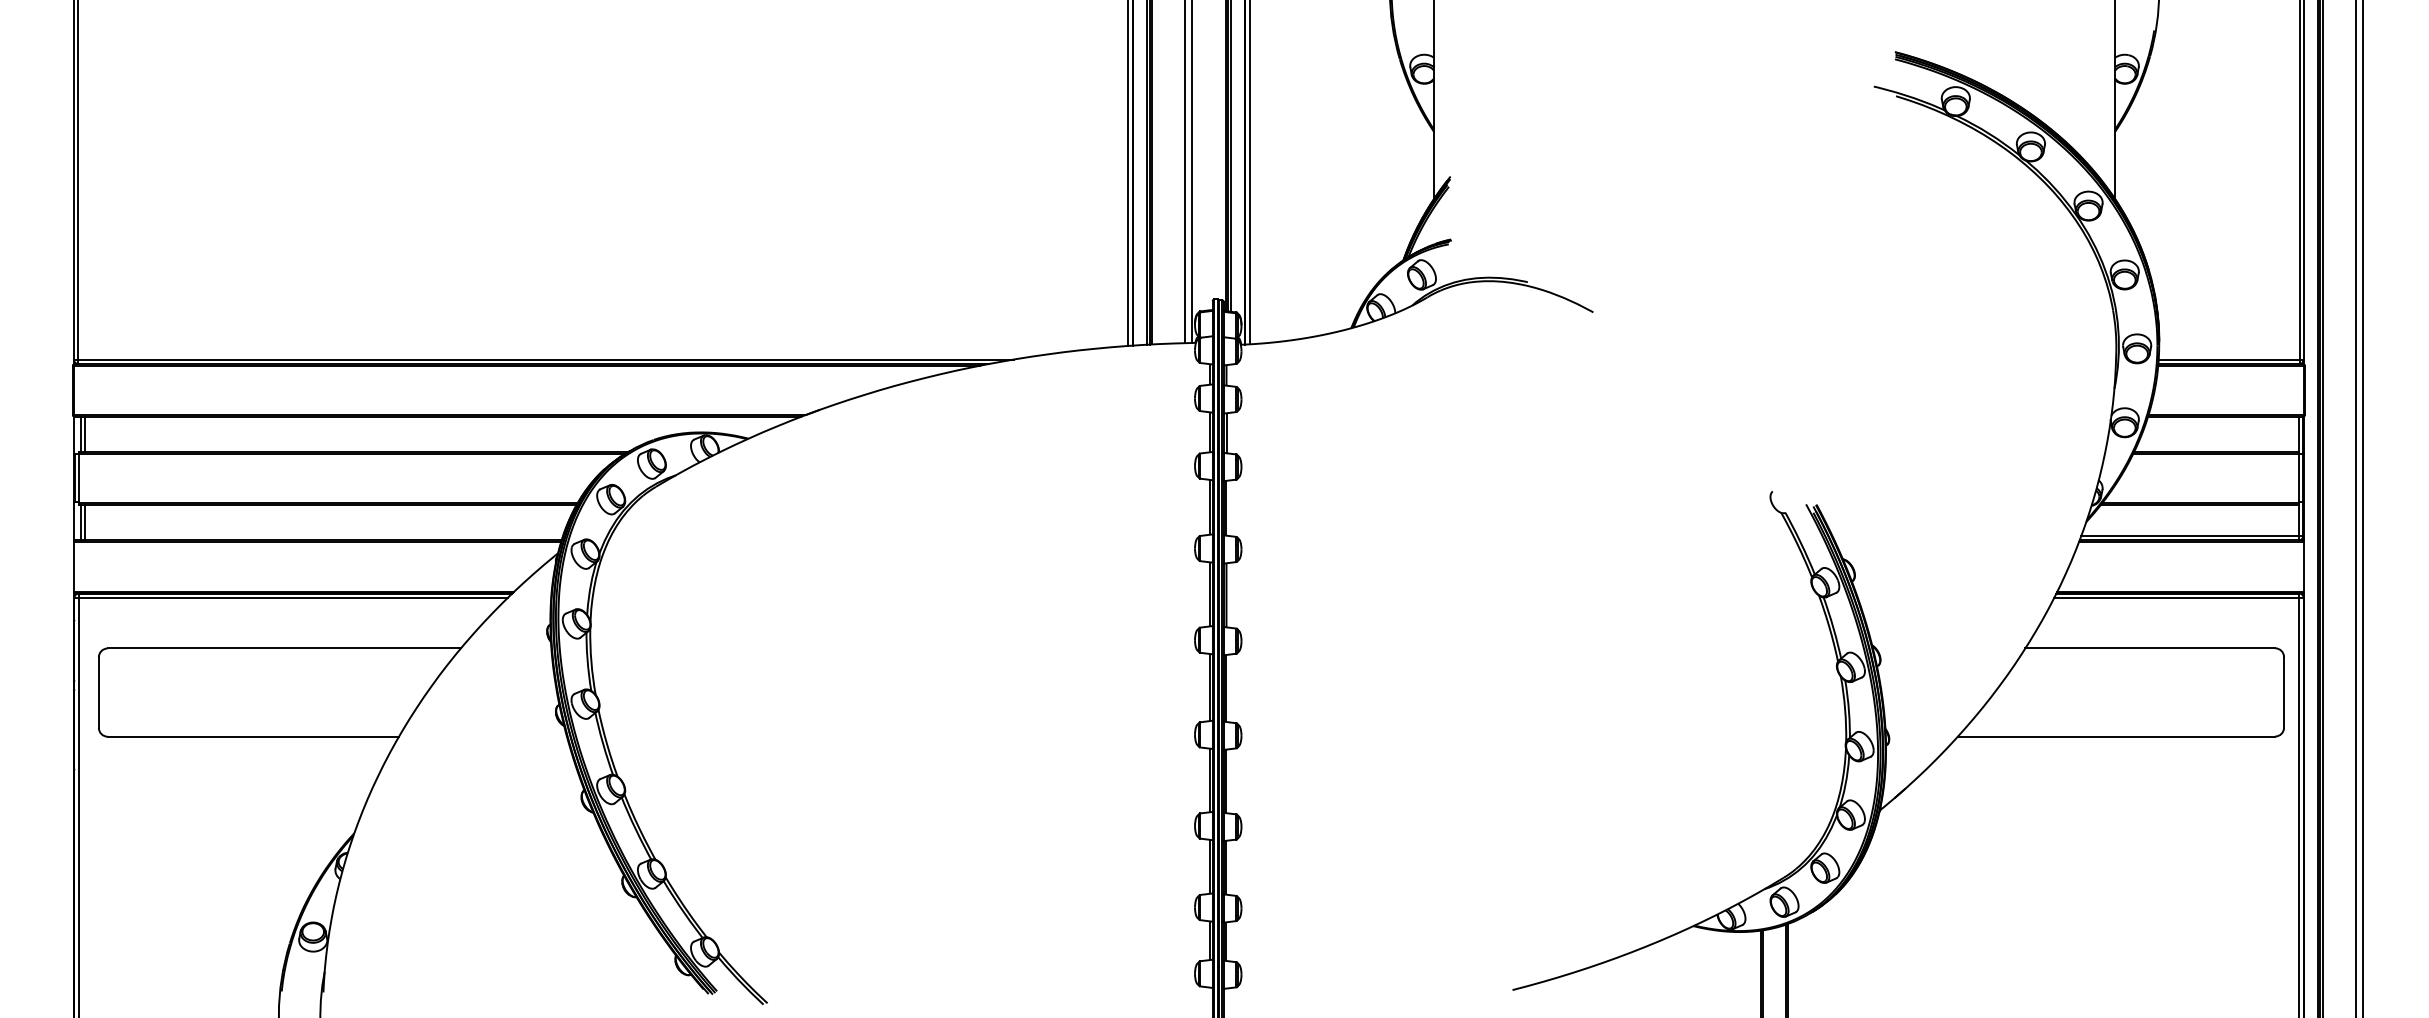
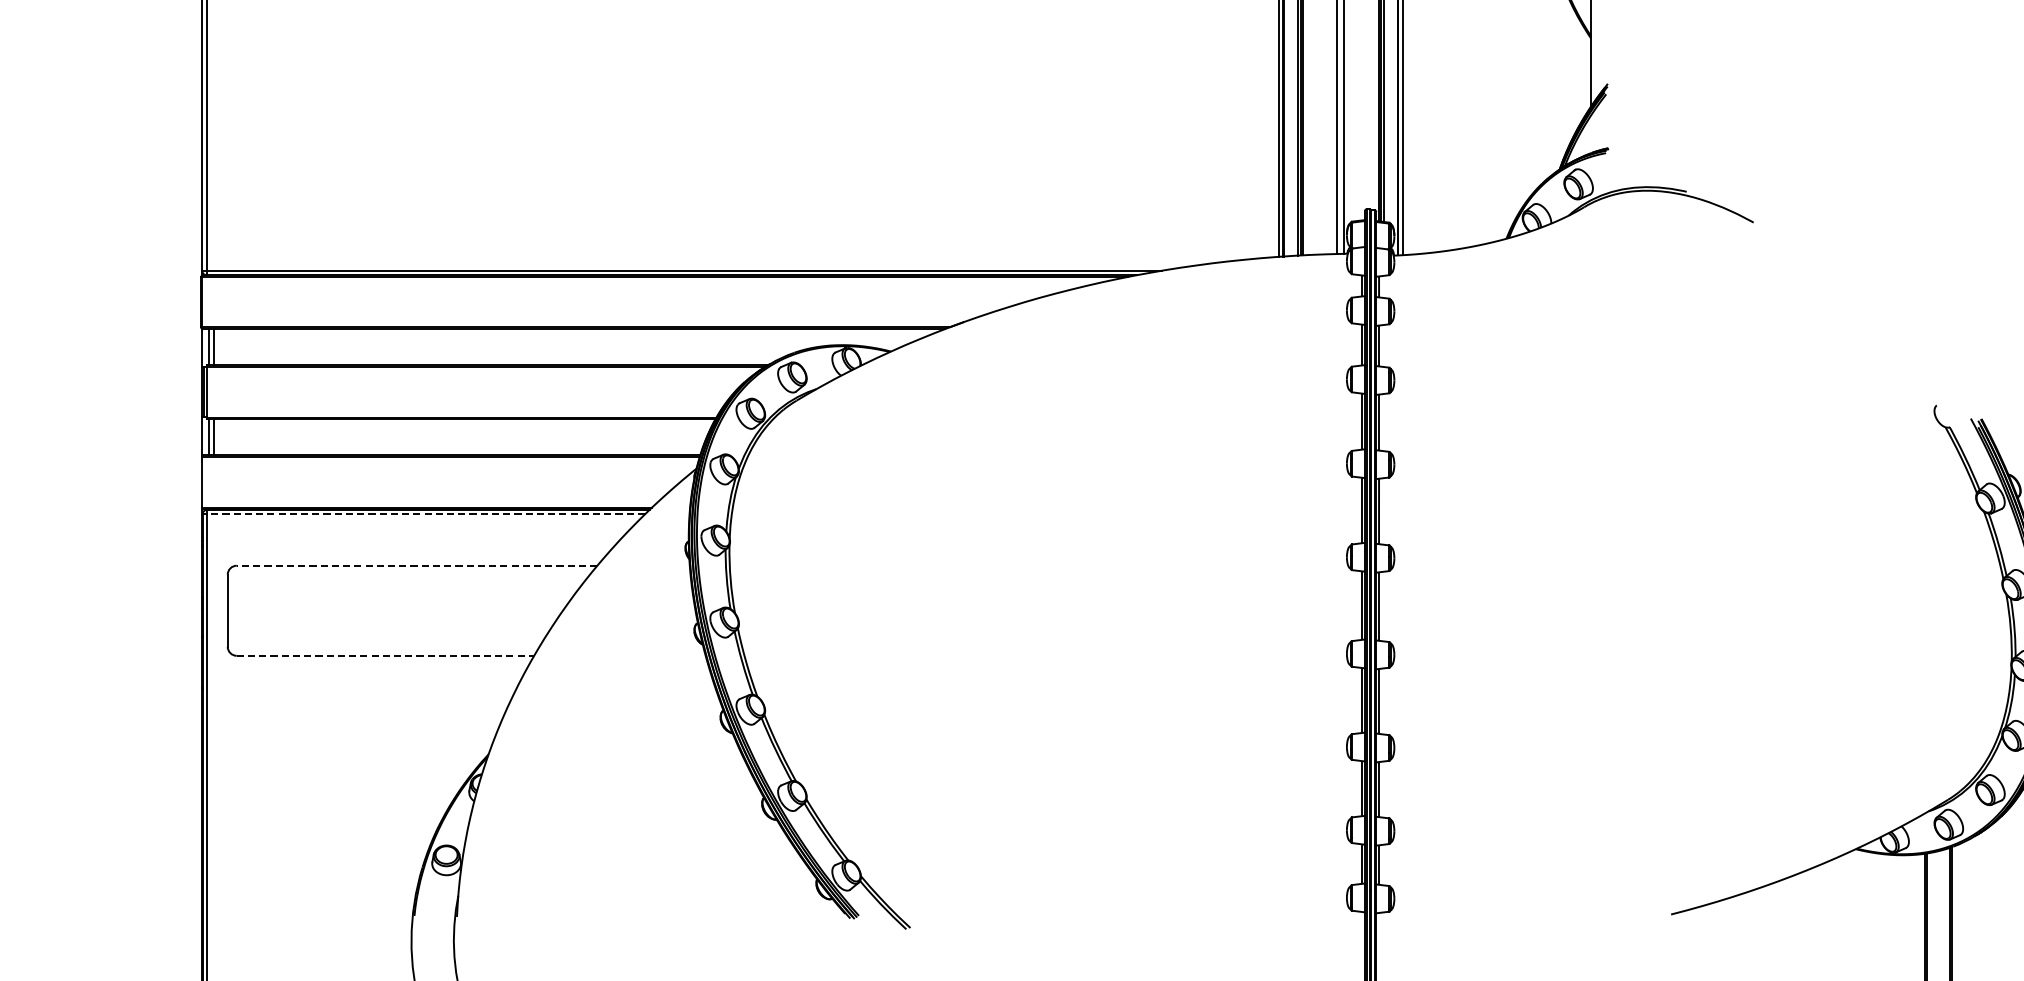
line: (292, 598) -> (425, 514), solid -> dashed
line: (284, 648) -> (417, 565), solid -> dashed
line: (253, 736) -> (385, 655), solid -> dashed

